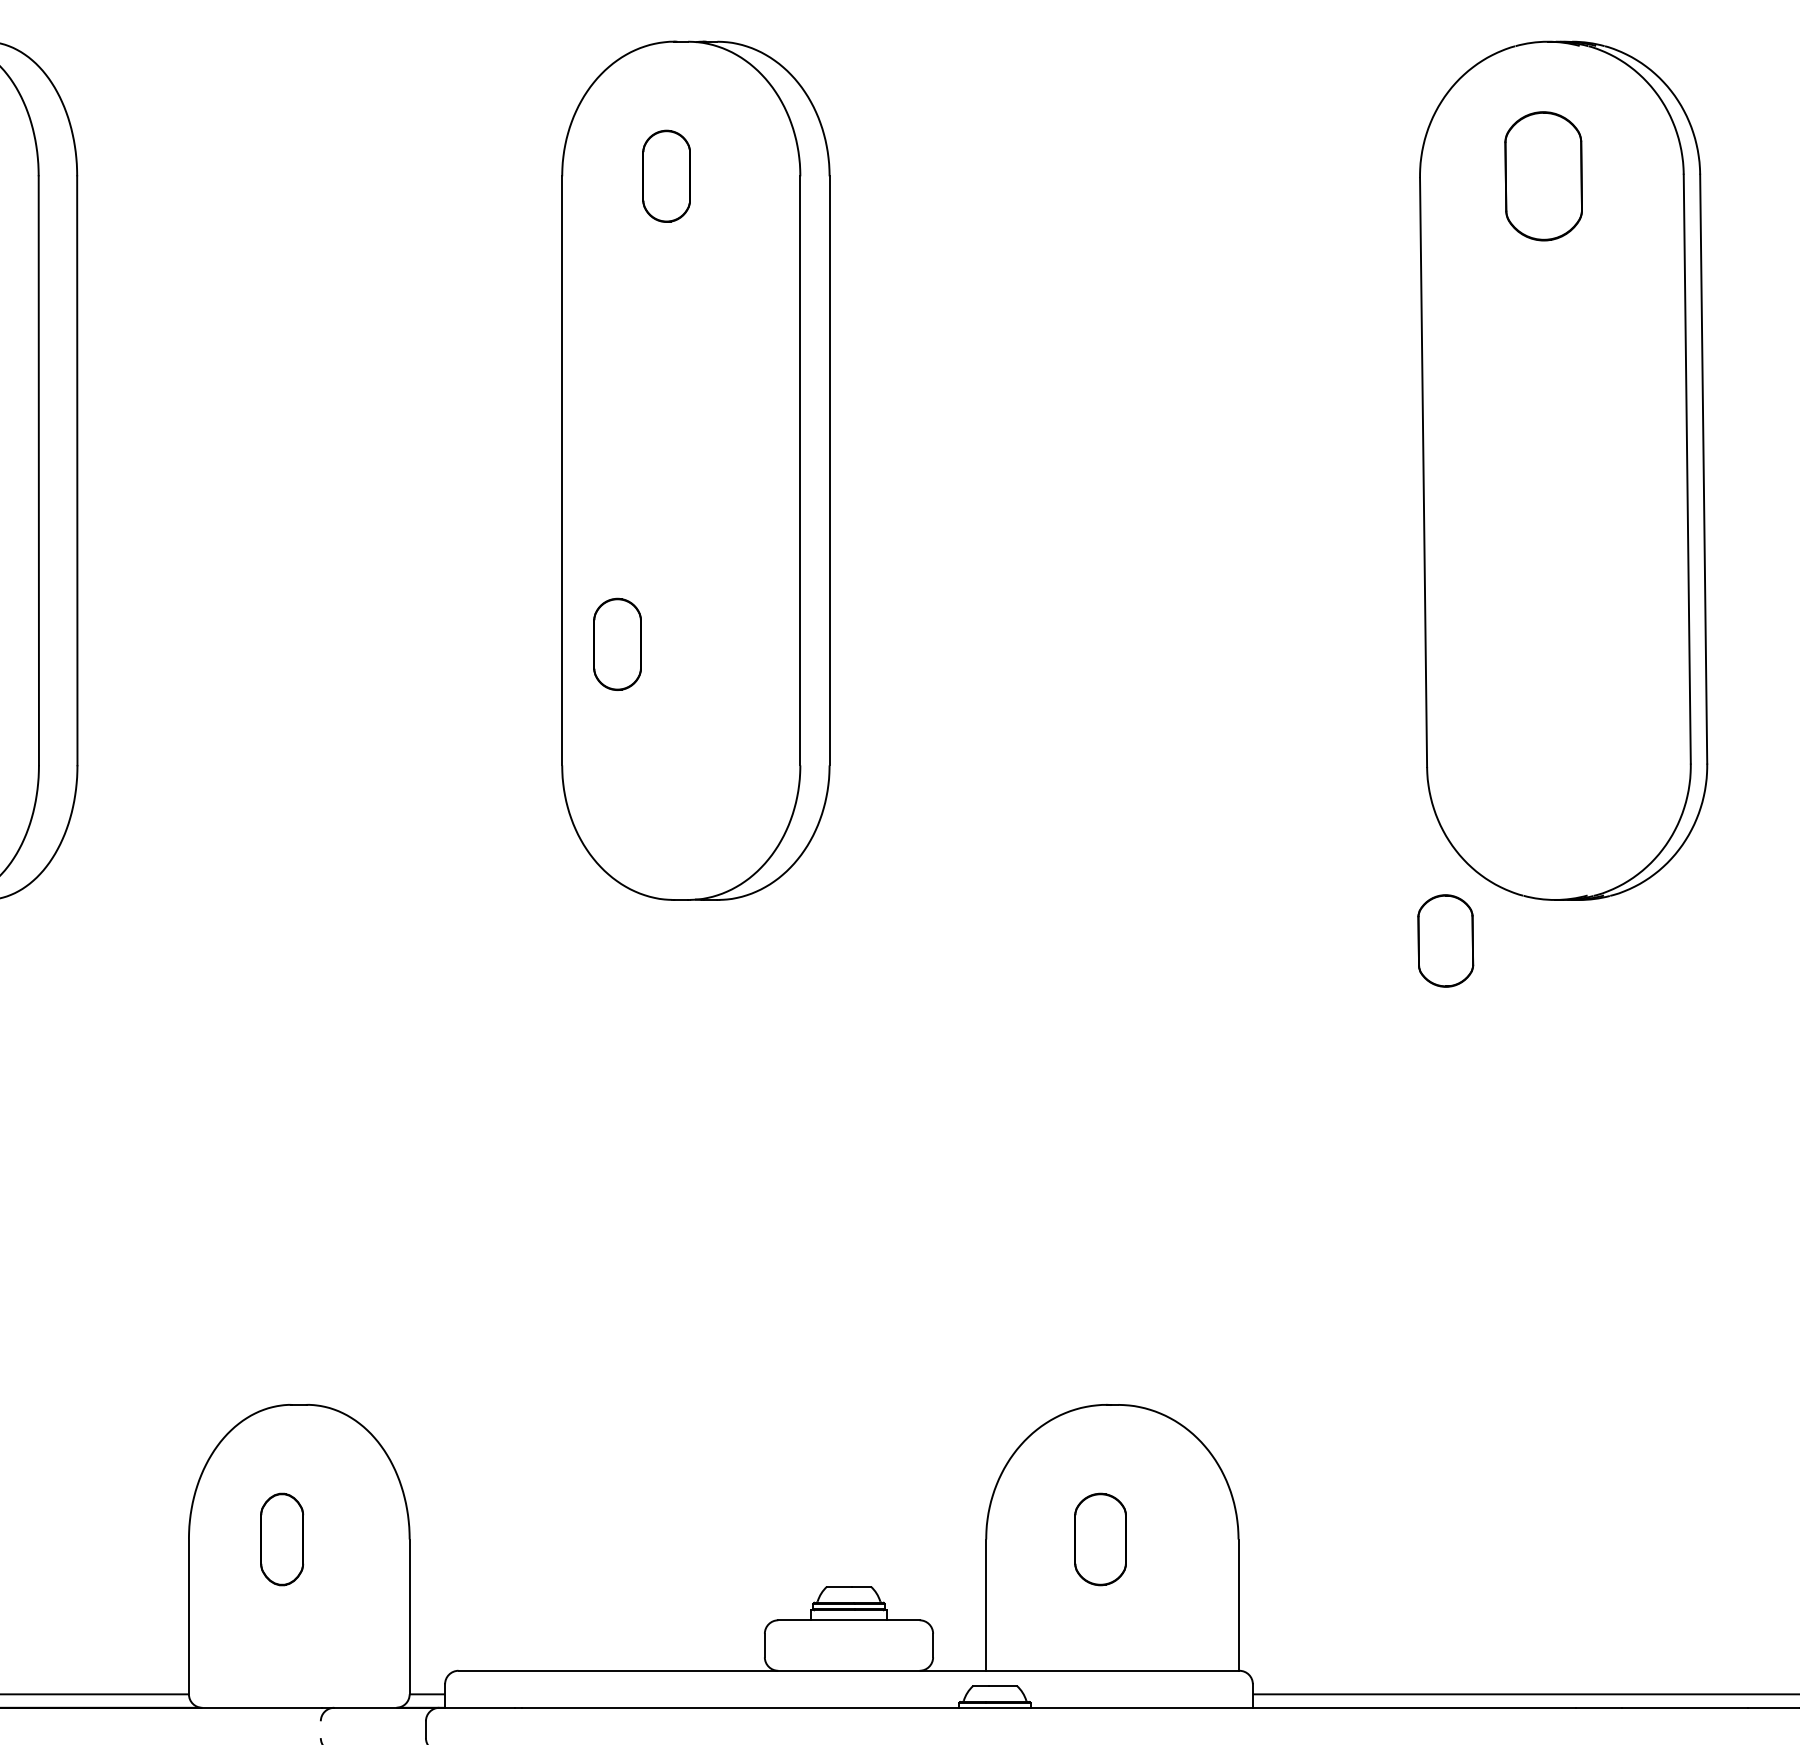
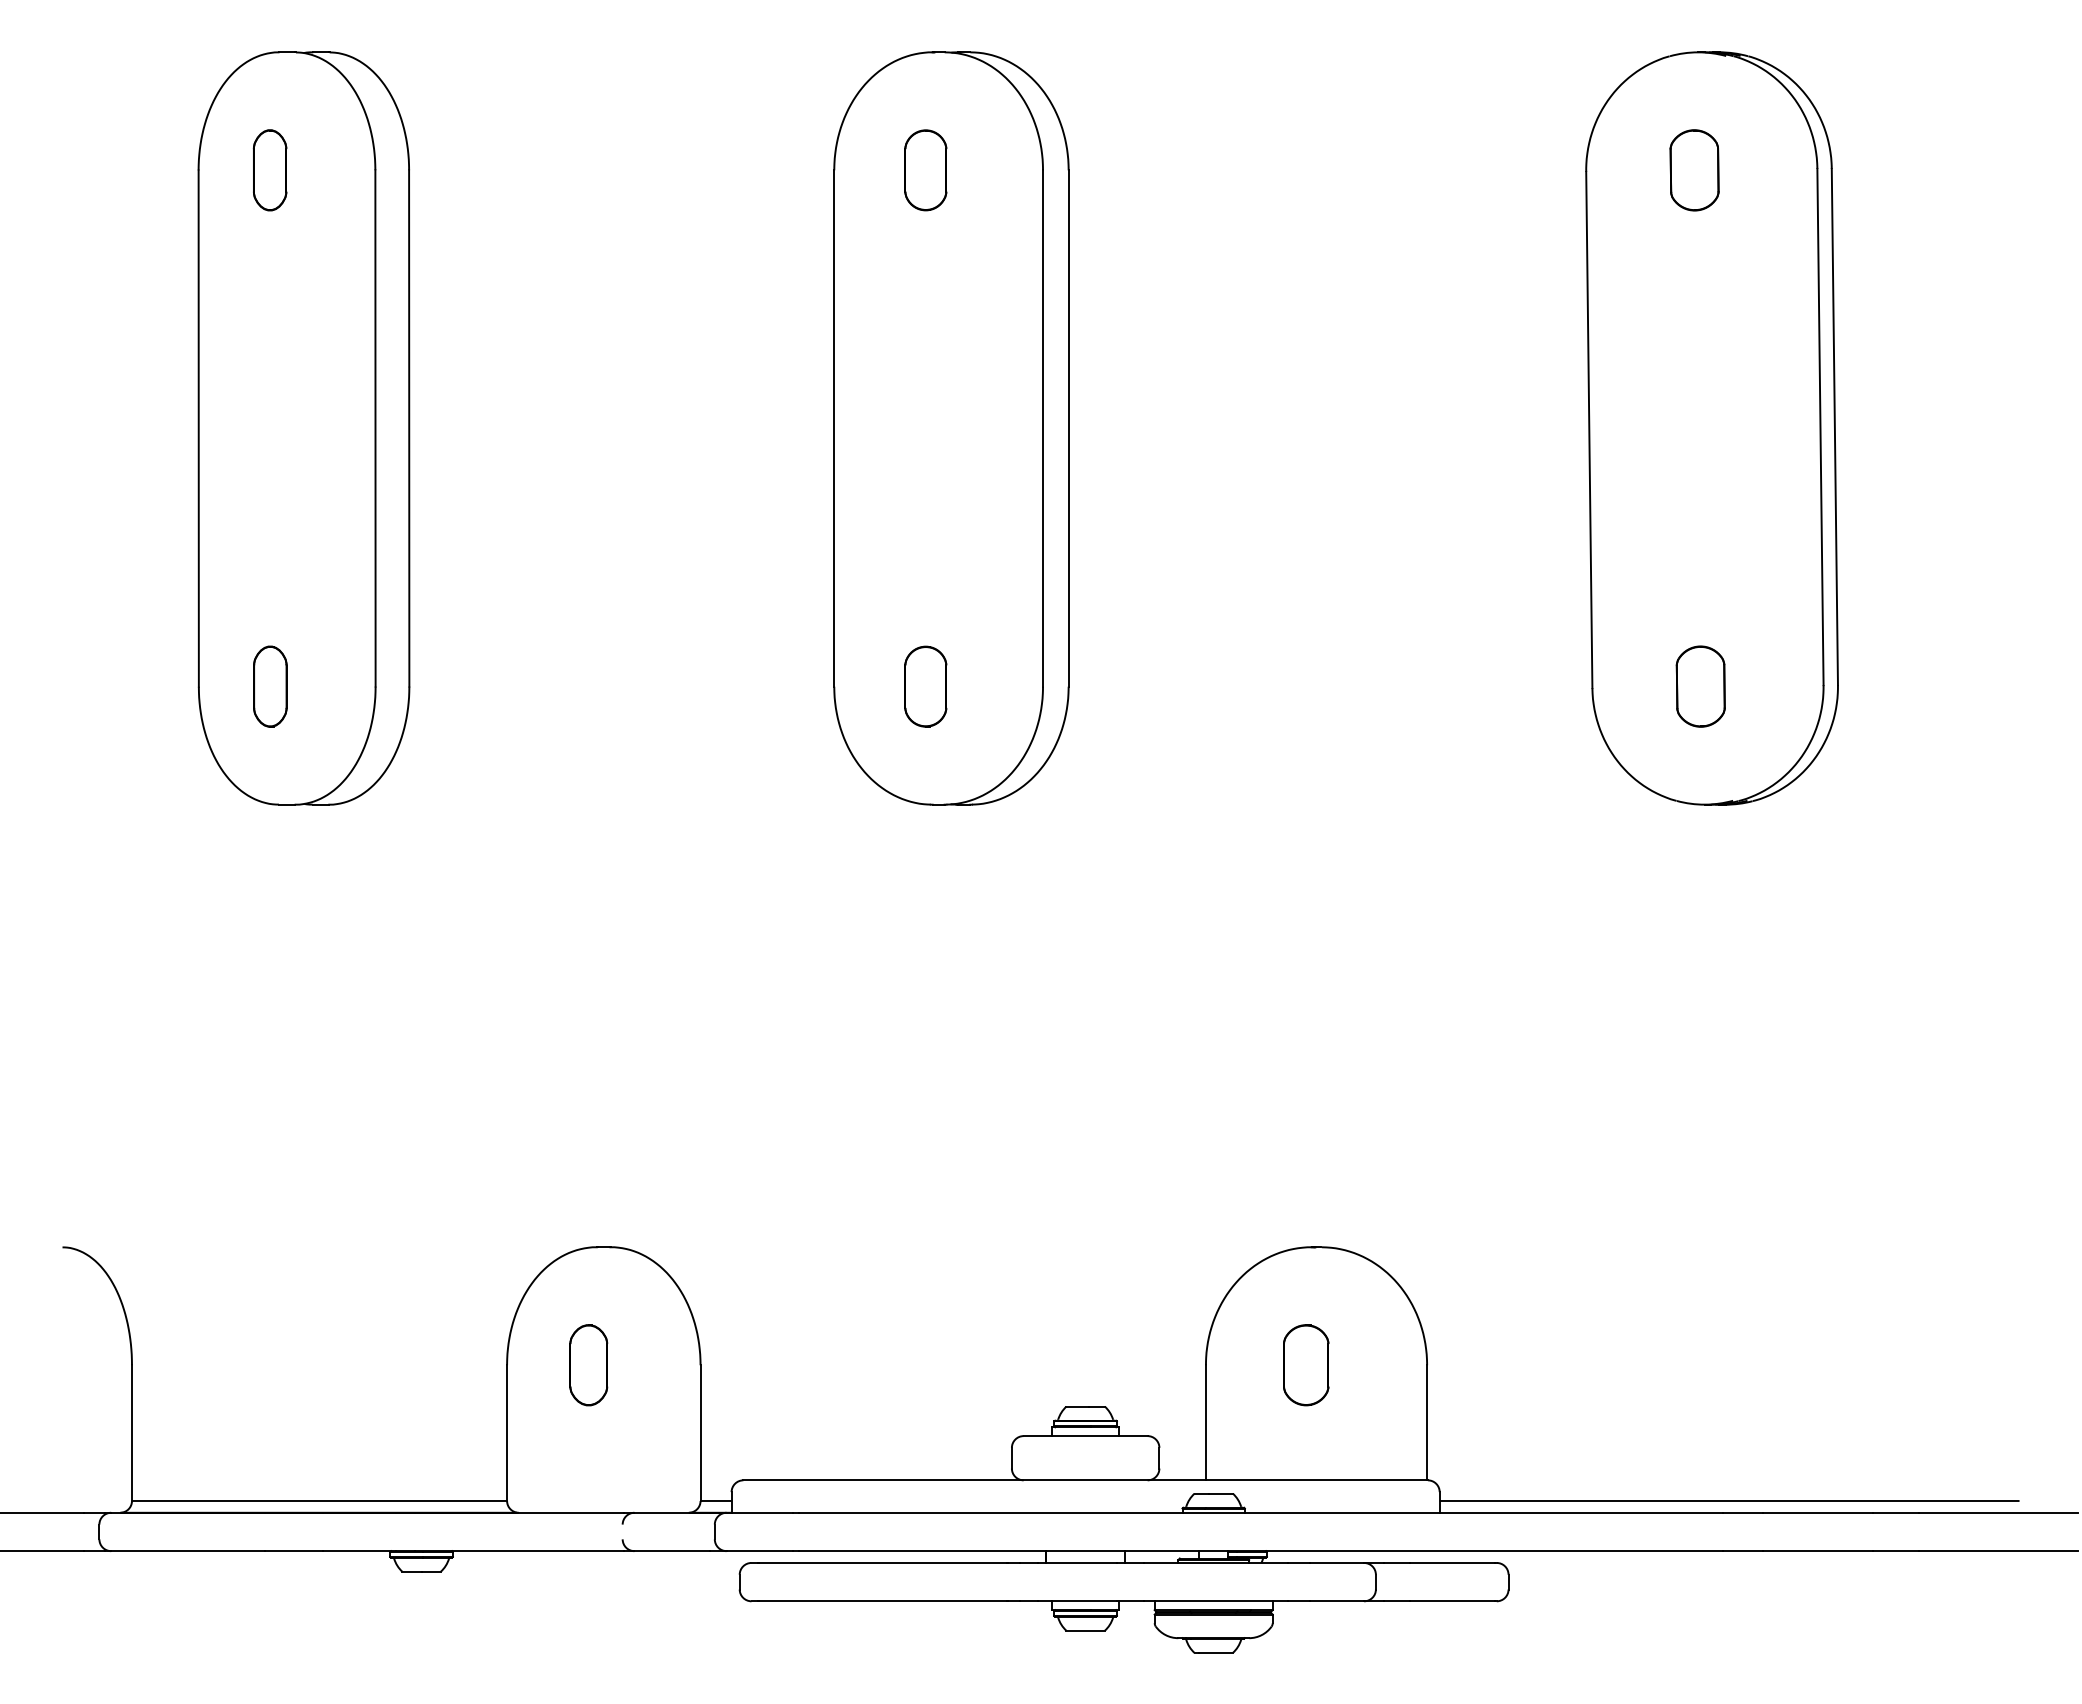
part: (1543, 176) -> (1694, 170), size x0.71
part: (617, 644) -> (925, 686), moved
part: (1445, 940) -> (1700, 686), moved

